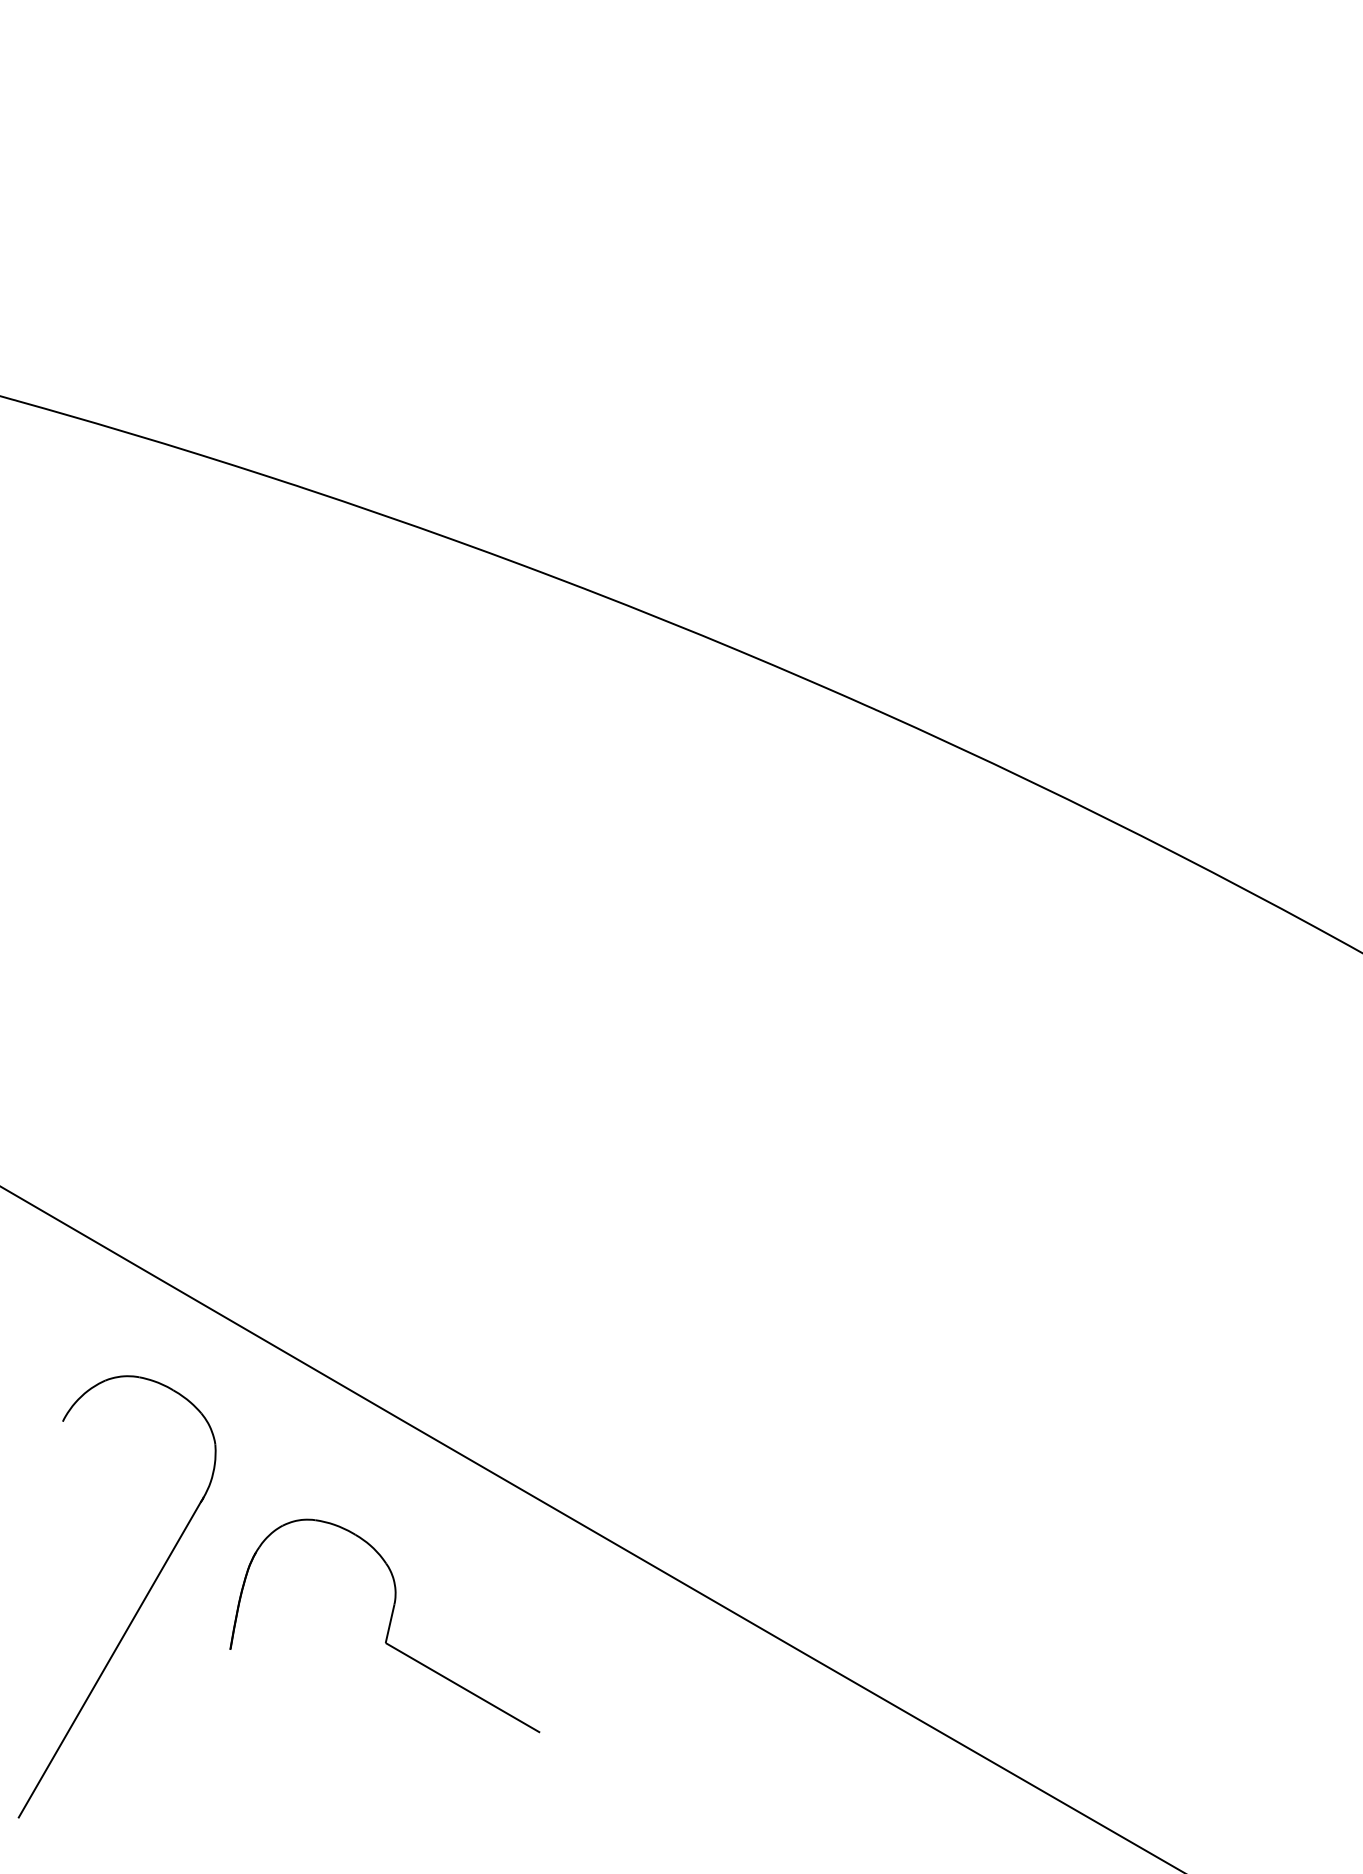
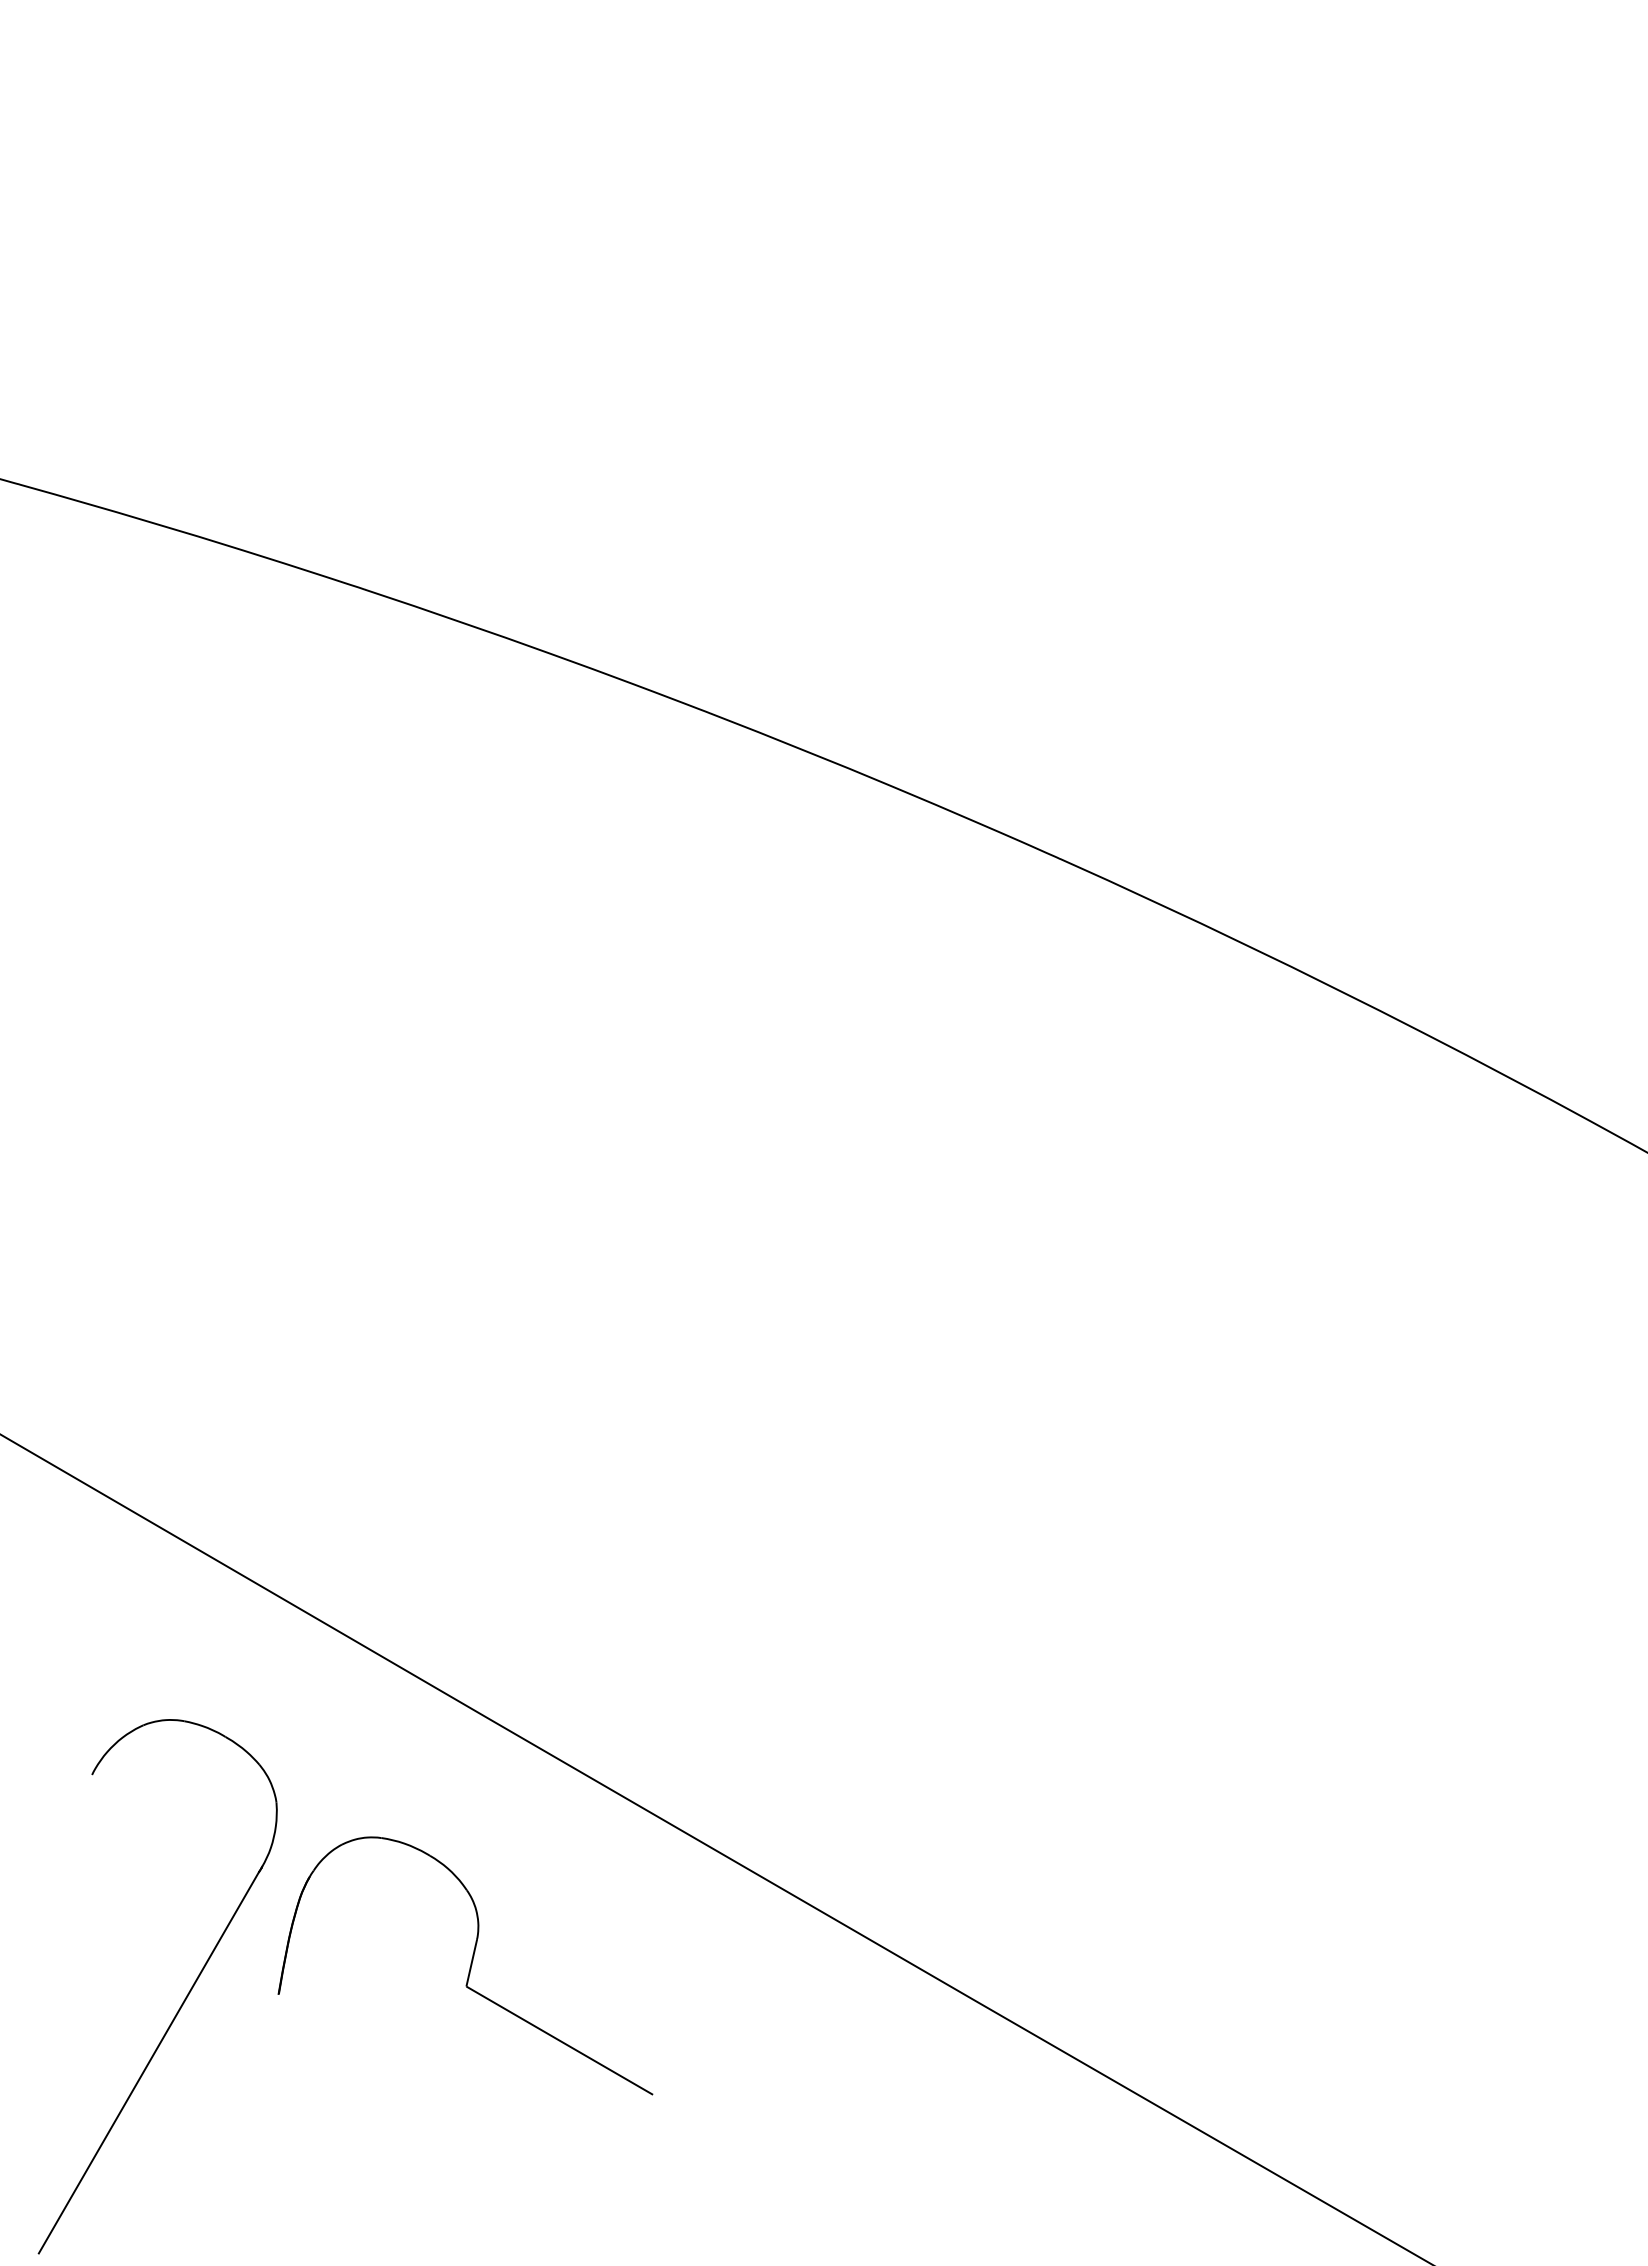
part: (138, 1608) -> (183, 2000), moved

